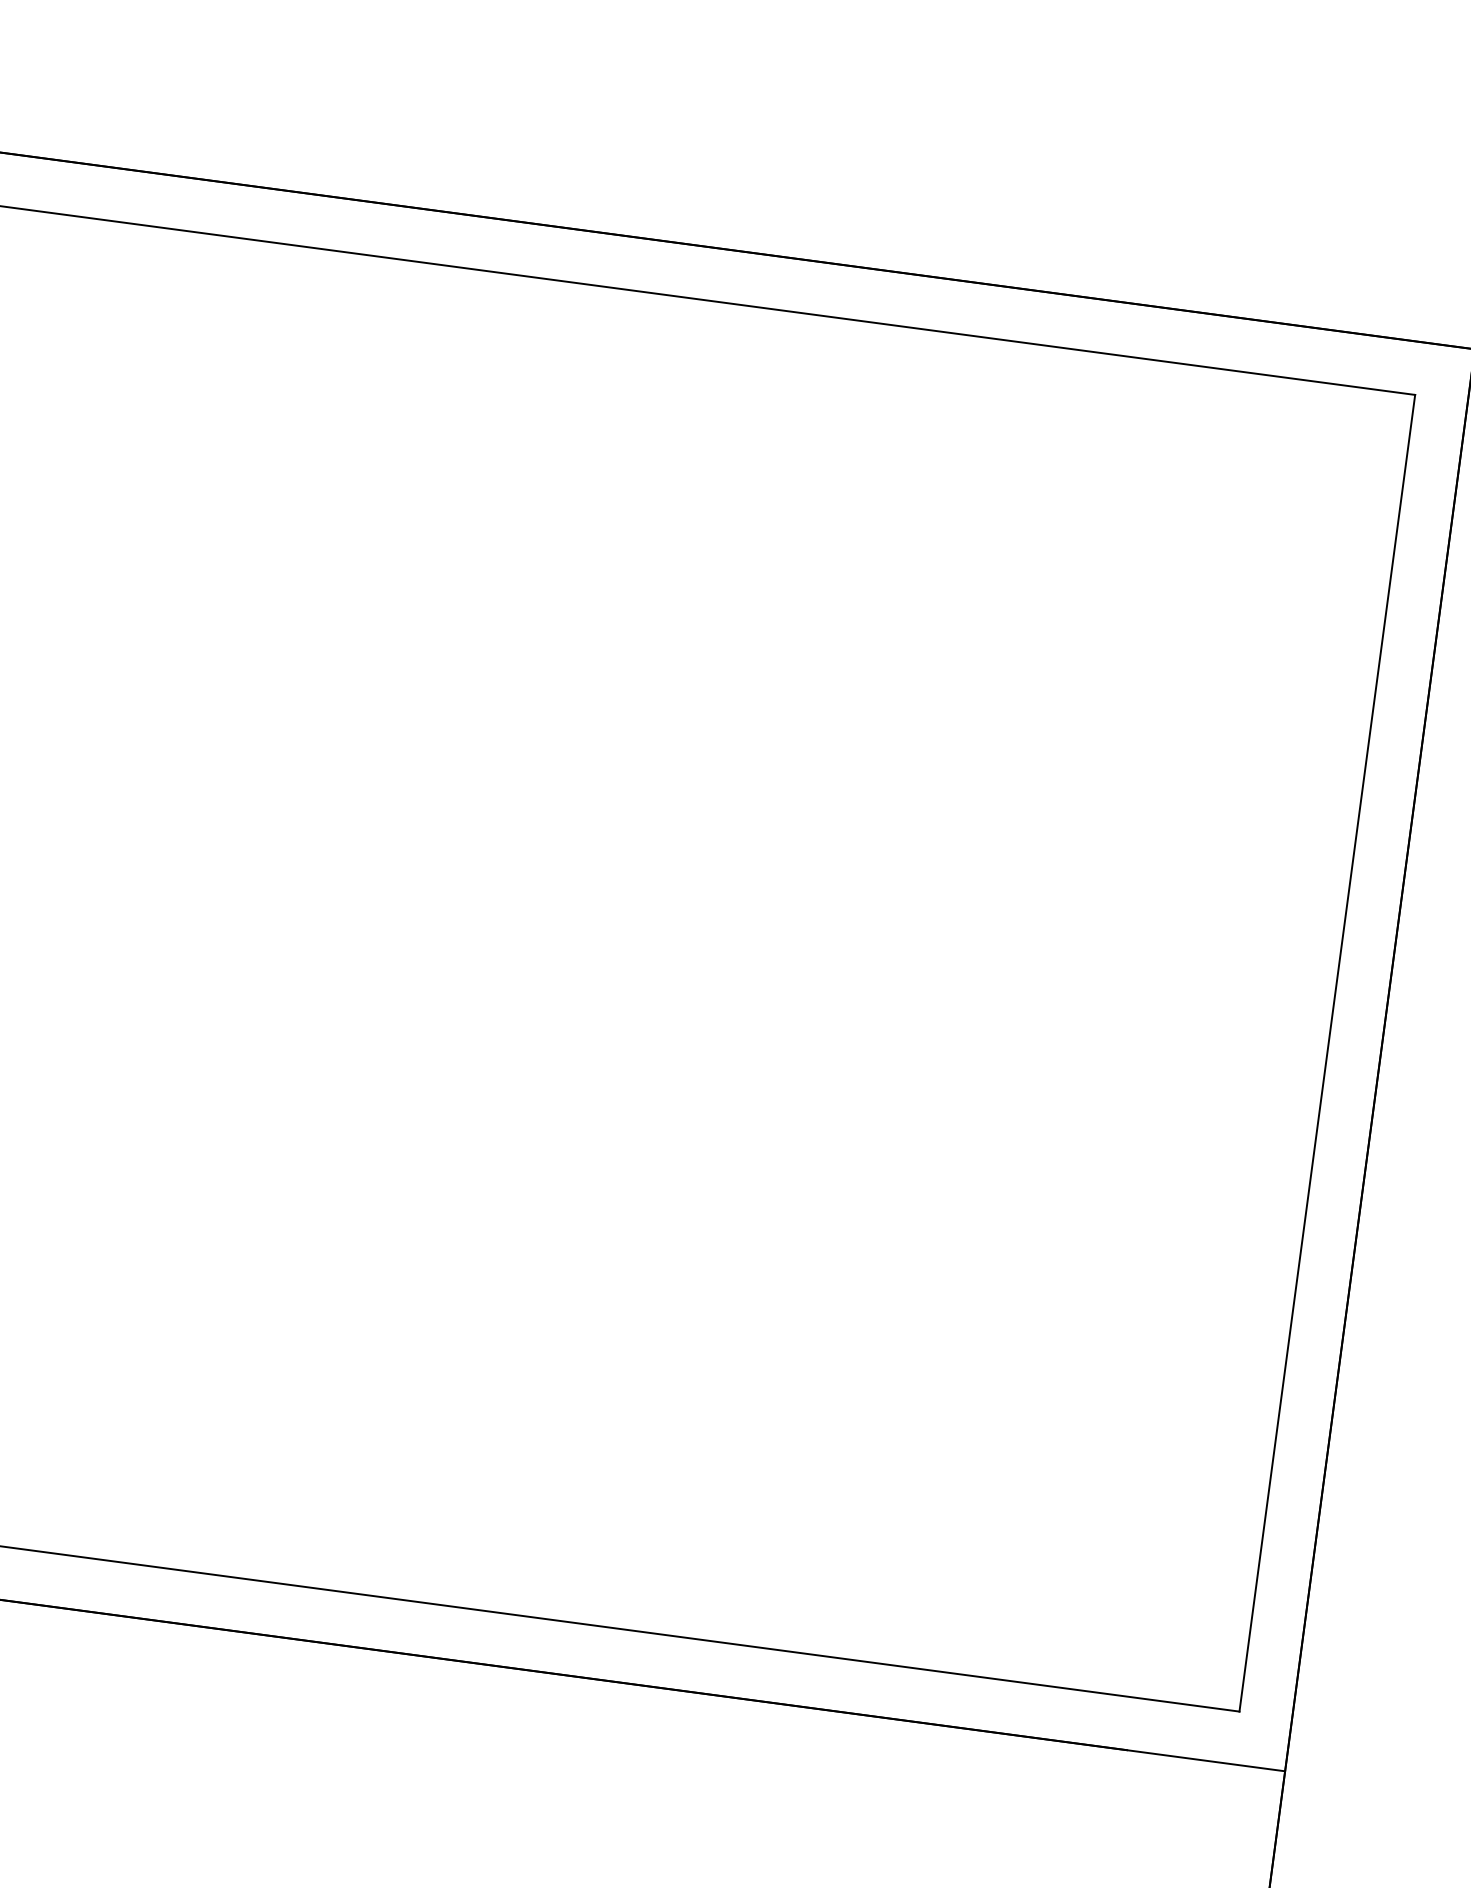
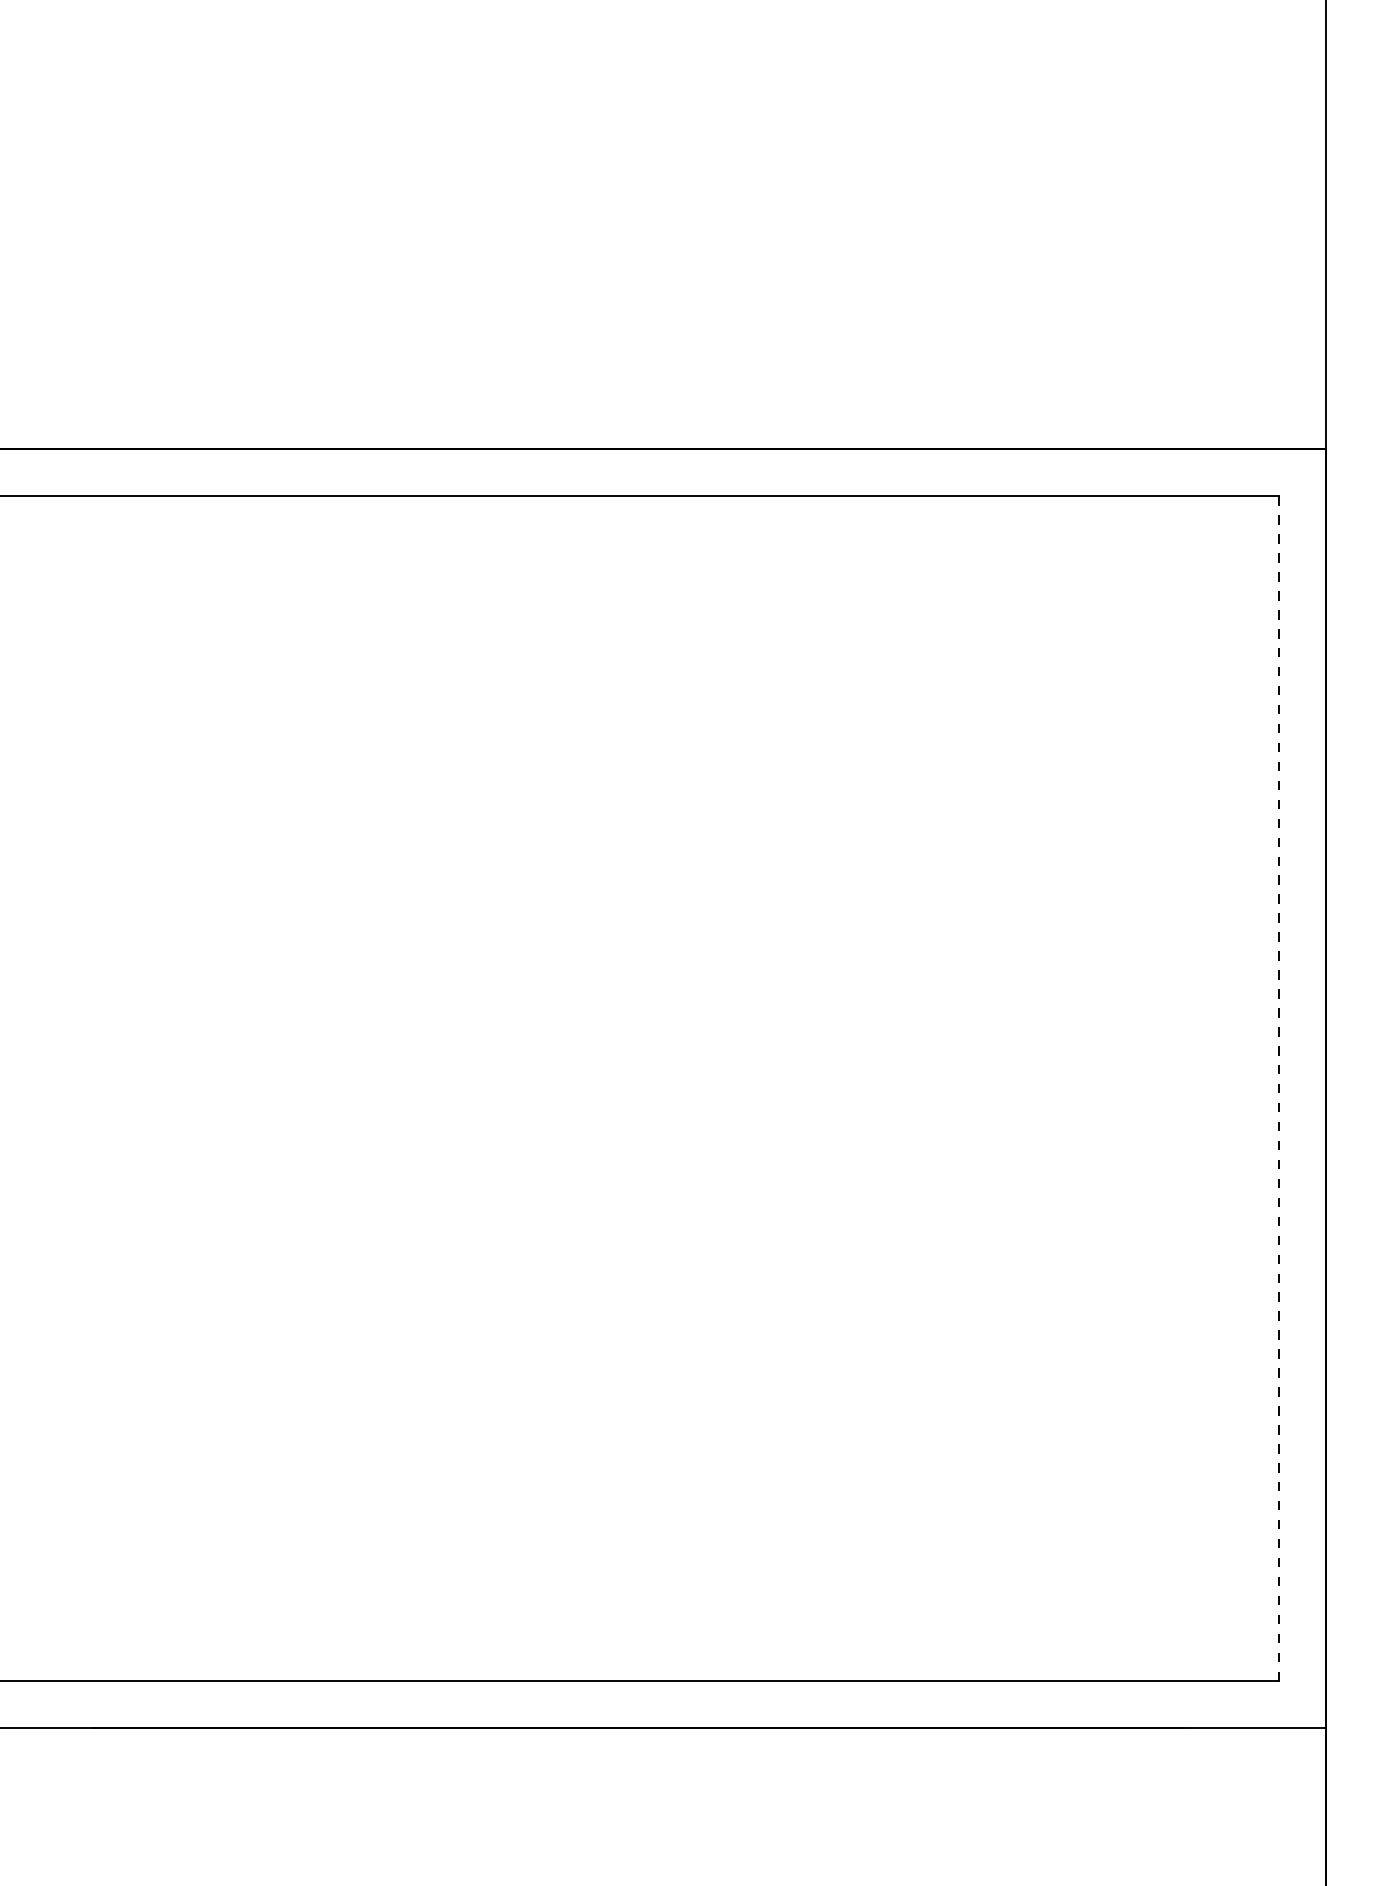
line: (1326, 1054) -> (1278, 1089), solid -> dashed

